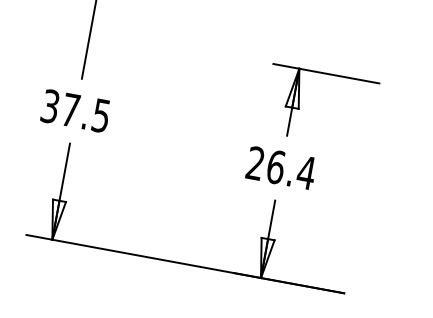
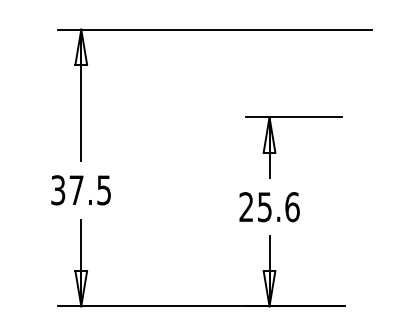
text: (291, 170) -> (278, 207), 26.4 -> 25.6

